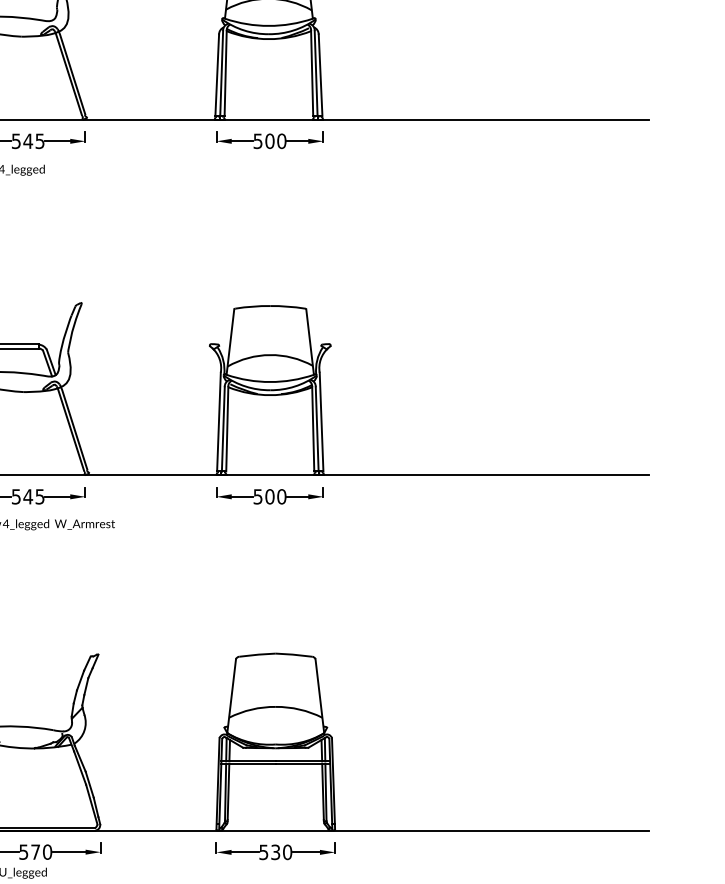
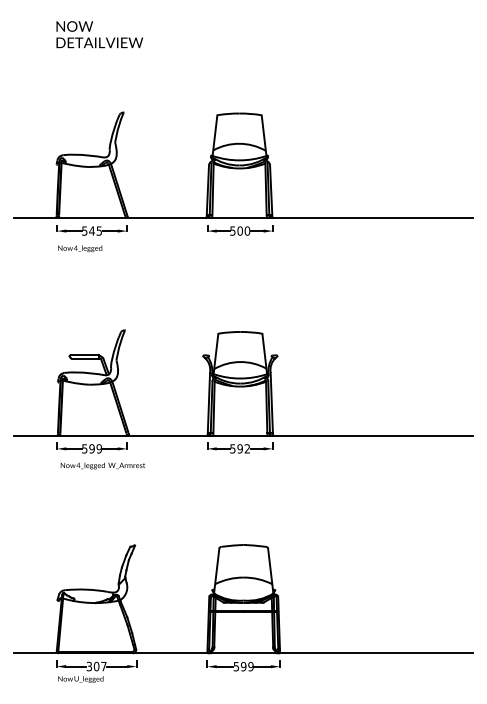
text: (33, 496) -> (95, 448), 545 -> 599
text: (275, 496) -> (243, 448), 500 -> 592
text: (35, 852) -> (96, 666), 570 -> 307
text: (280, 852) -> (246, 666), 530 -> 599

